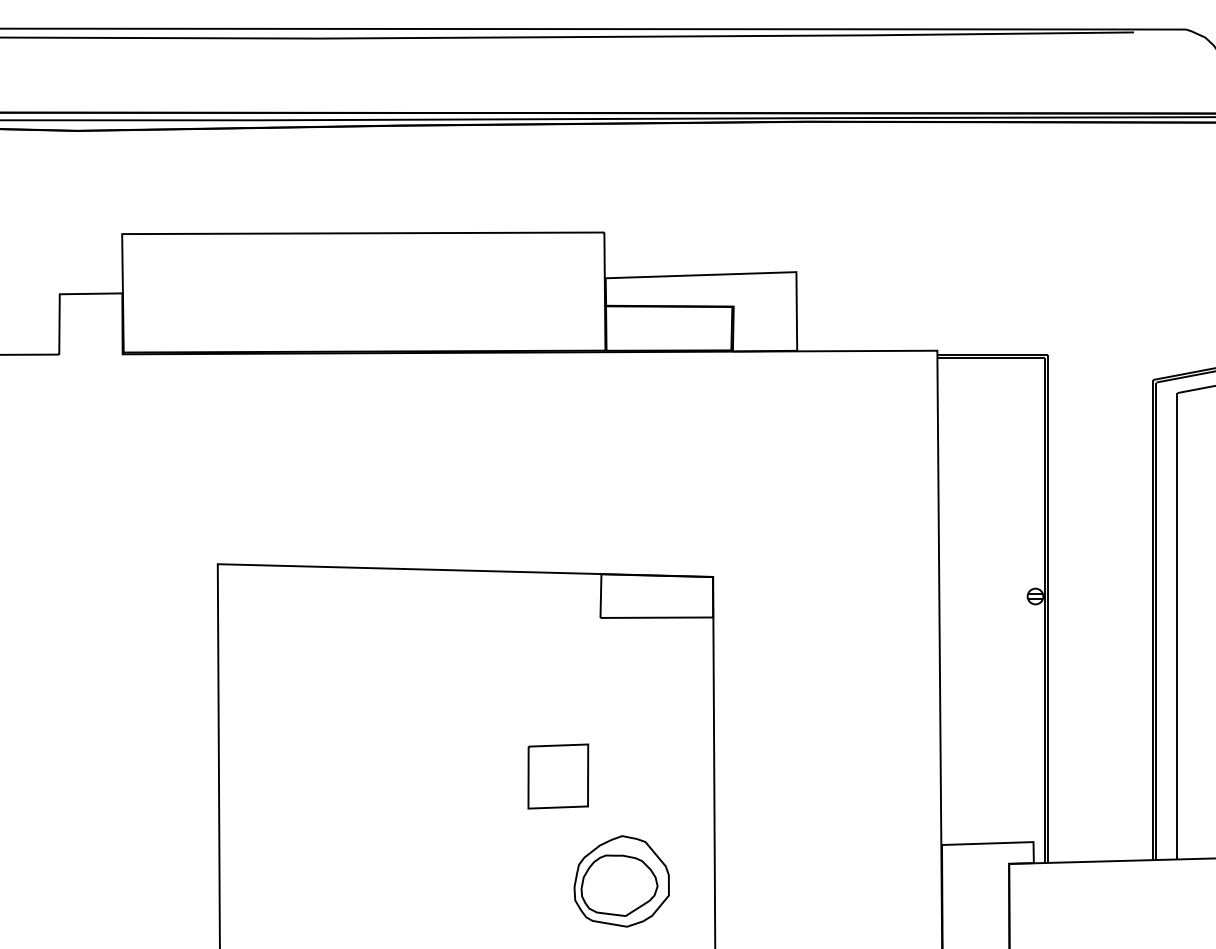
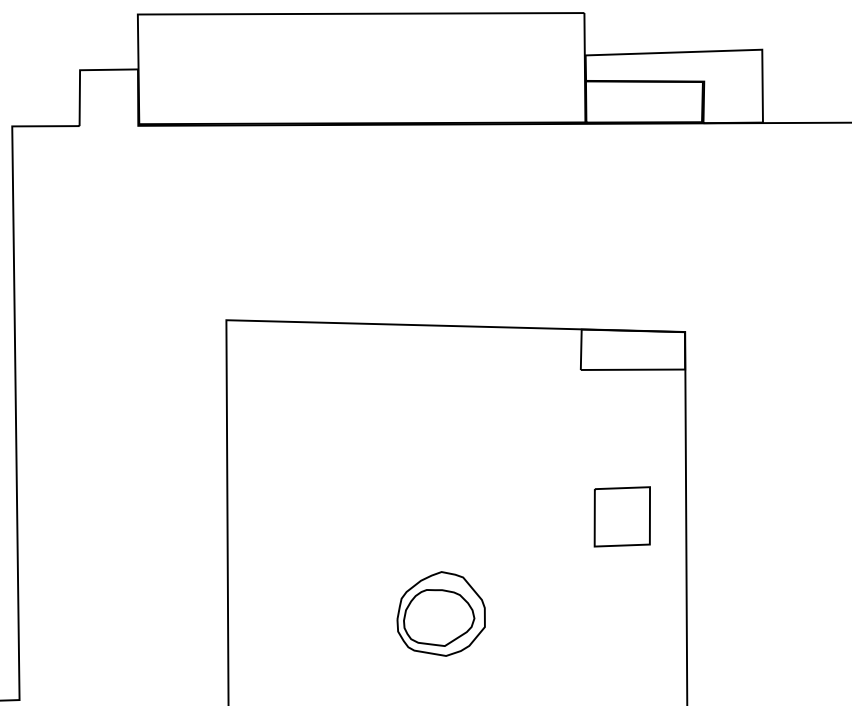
part: (558, 776) -> (622, 516), moved
part: (621, 881) -> (440, 614), moved

